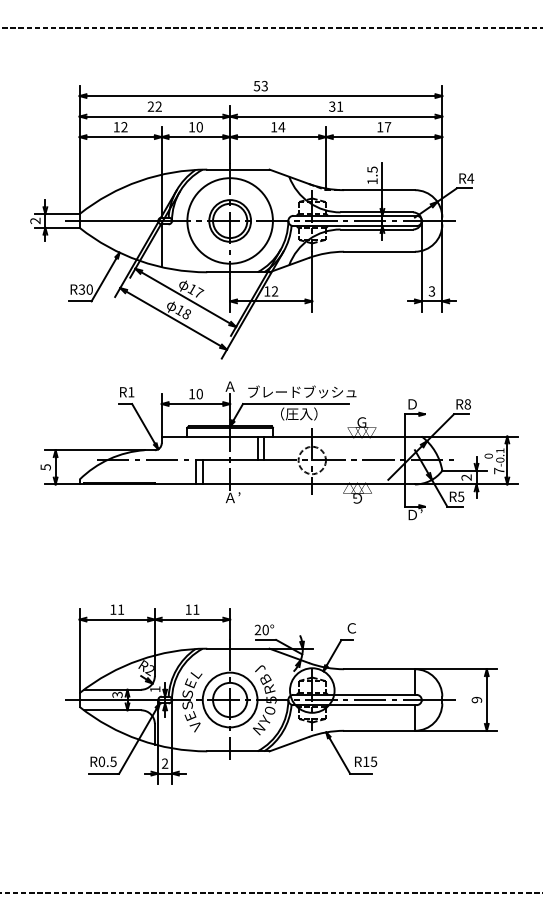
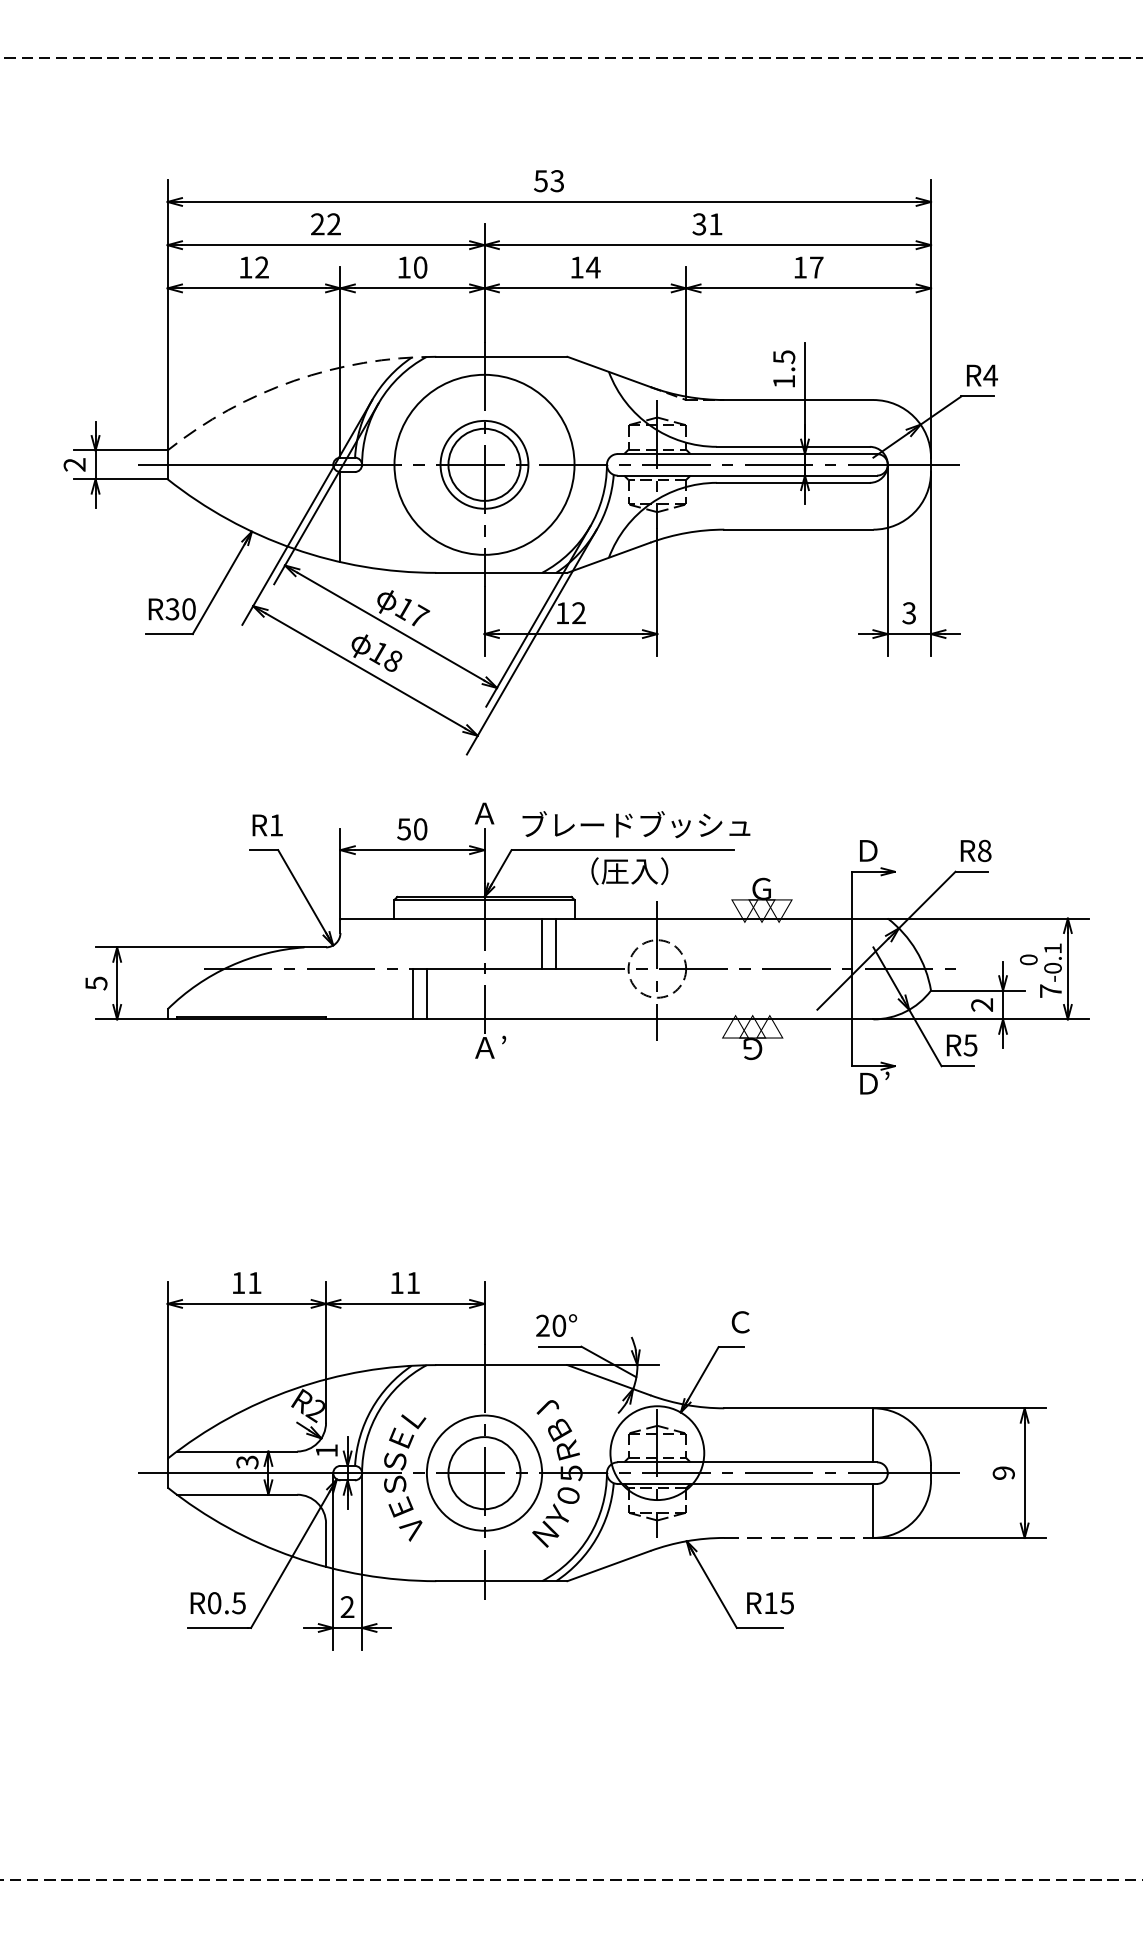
arc: (139, 181) -> (293, 381), solid -> dashed
text: (191, 394) -> (403, 830), 10 -> 50
line: (380, 730) -> (800, 1537), solid -> dashed

